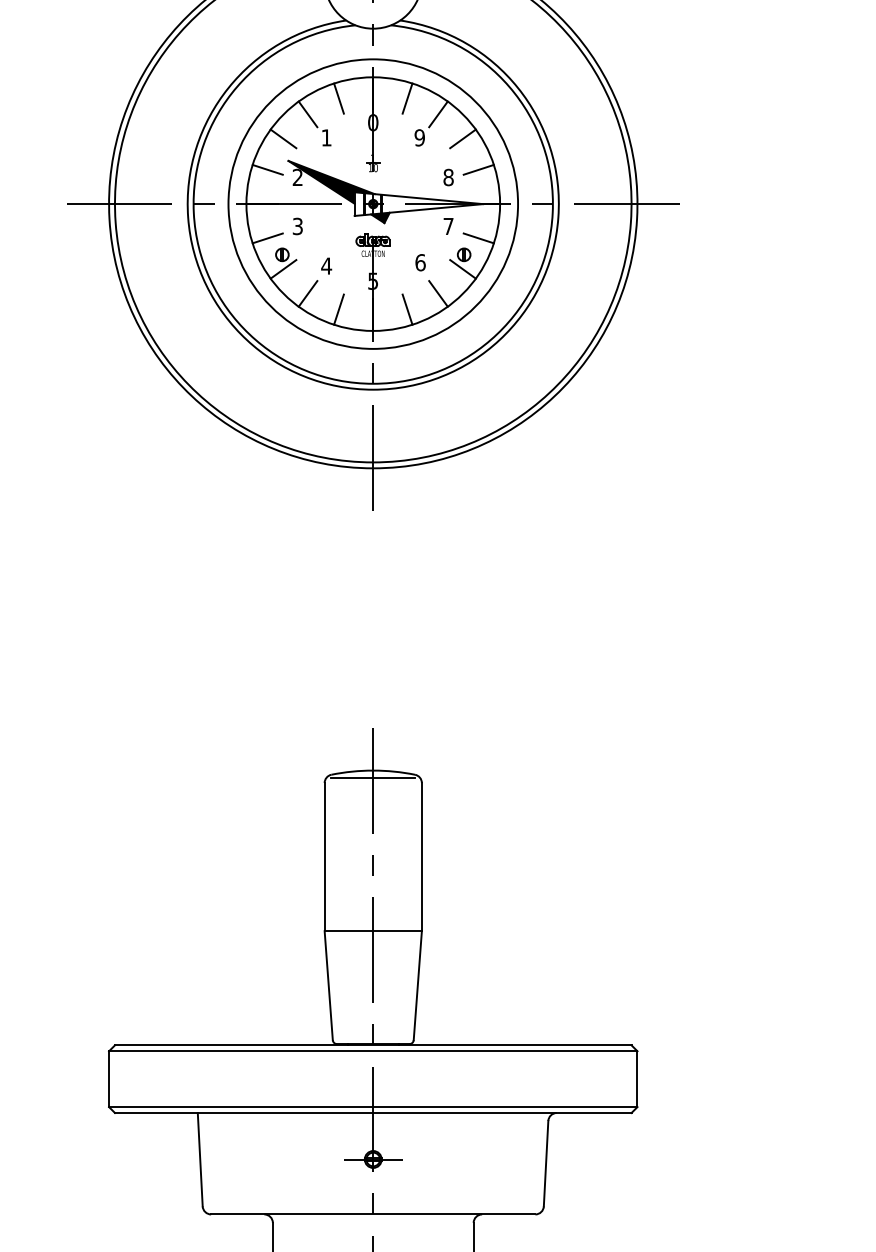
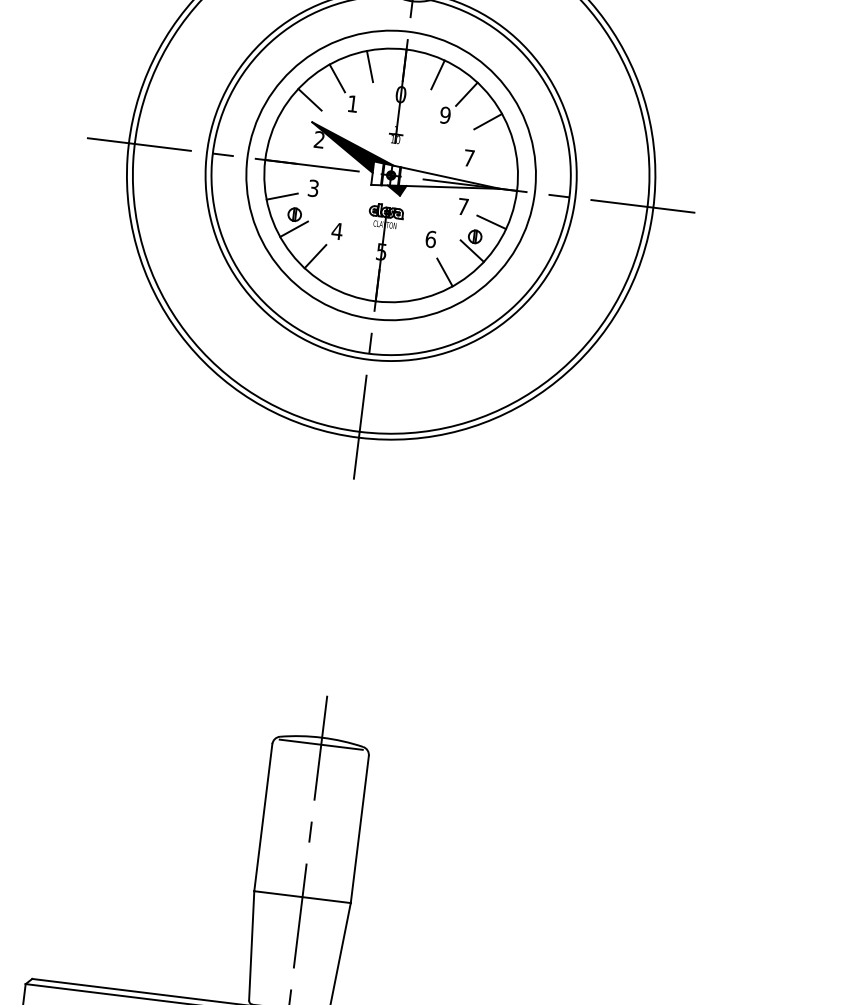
line: (267, 169) -> (290, 128), removed
line: (478, 169) -> (499, 153), removed
text: (448, 177) -> (469, 158), 8 -> 7
line: (338, 309) -> (343, 275), removed
line: (407, 309) -> (412, 284), removed

